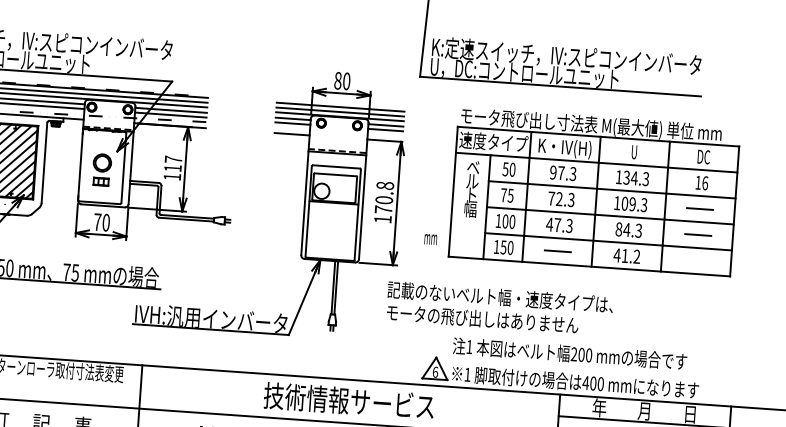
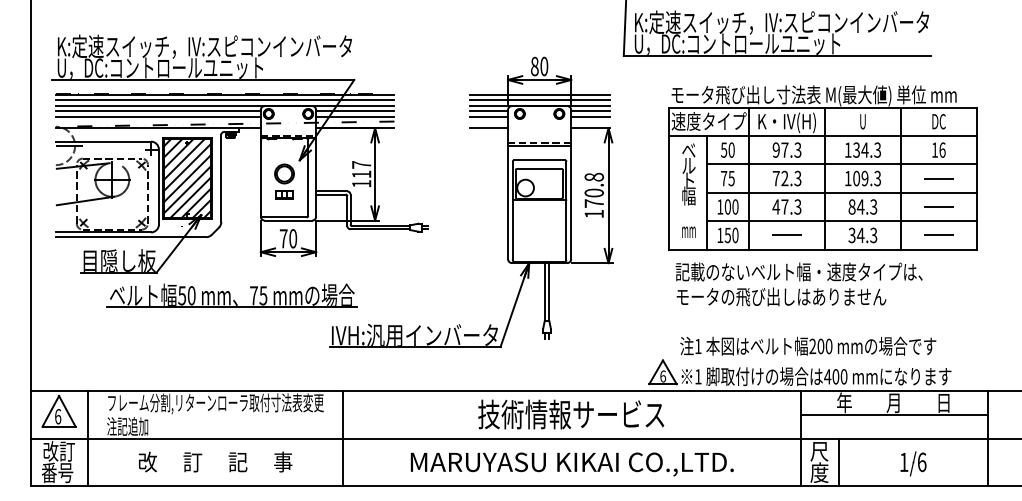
text: (430, 238) -> (688, 231), moved
text: (626, 256) -> (862, 235), 41.2 -> 34.3
line: (696, 261) -> (938, 235), added
text: (499, 308) -> (798, 284), moved

